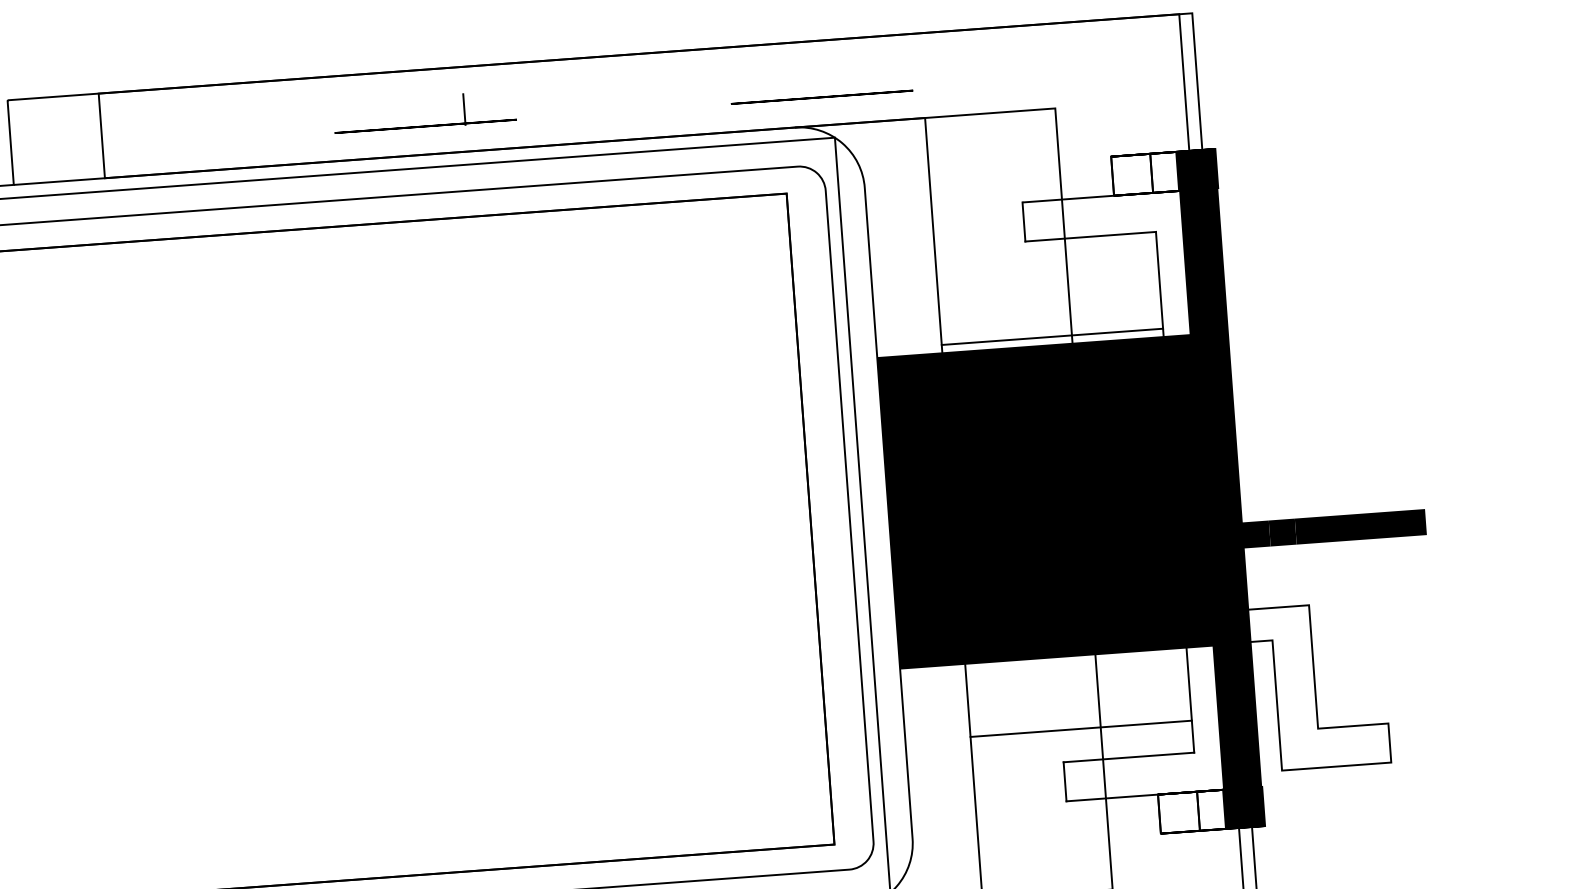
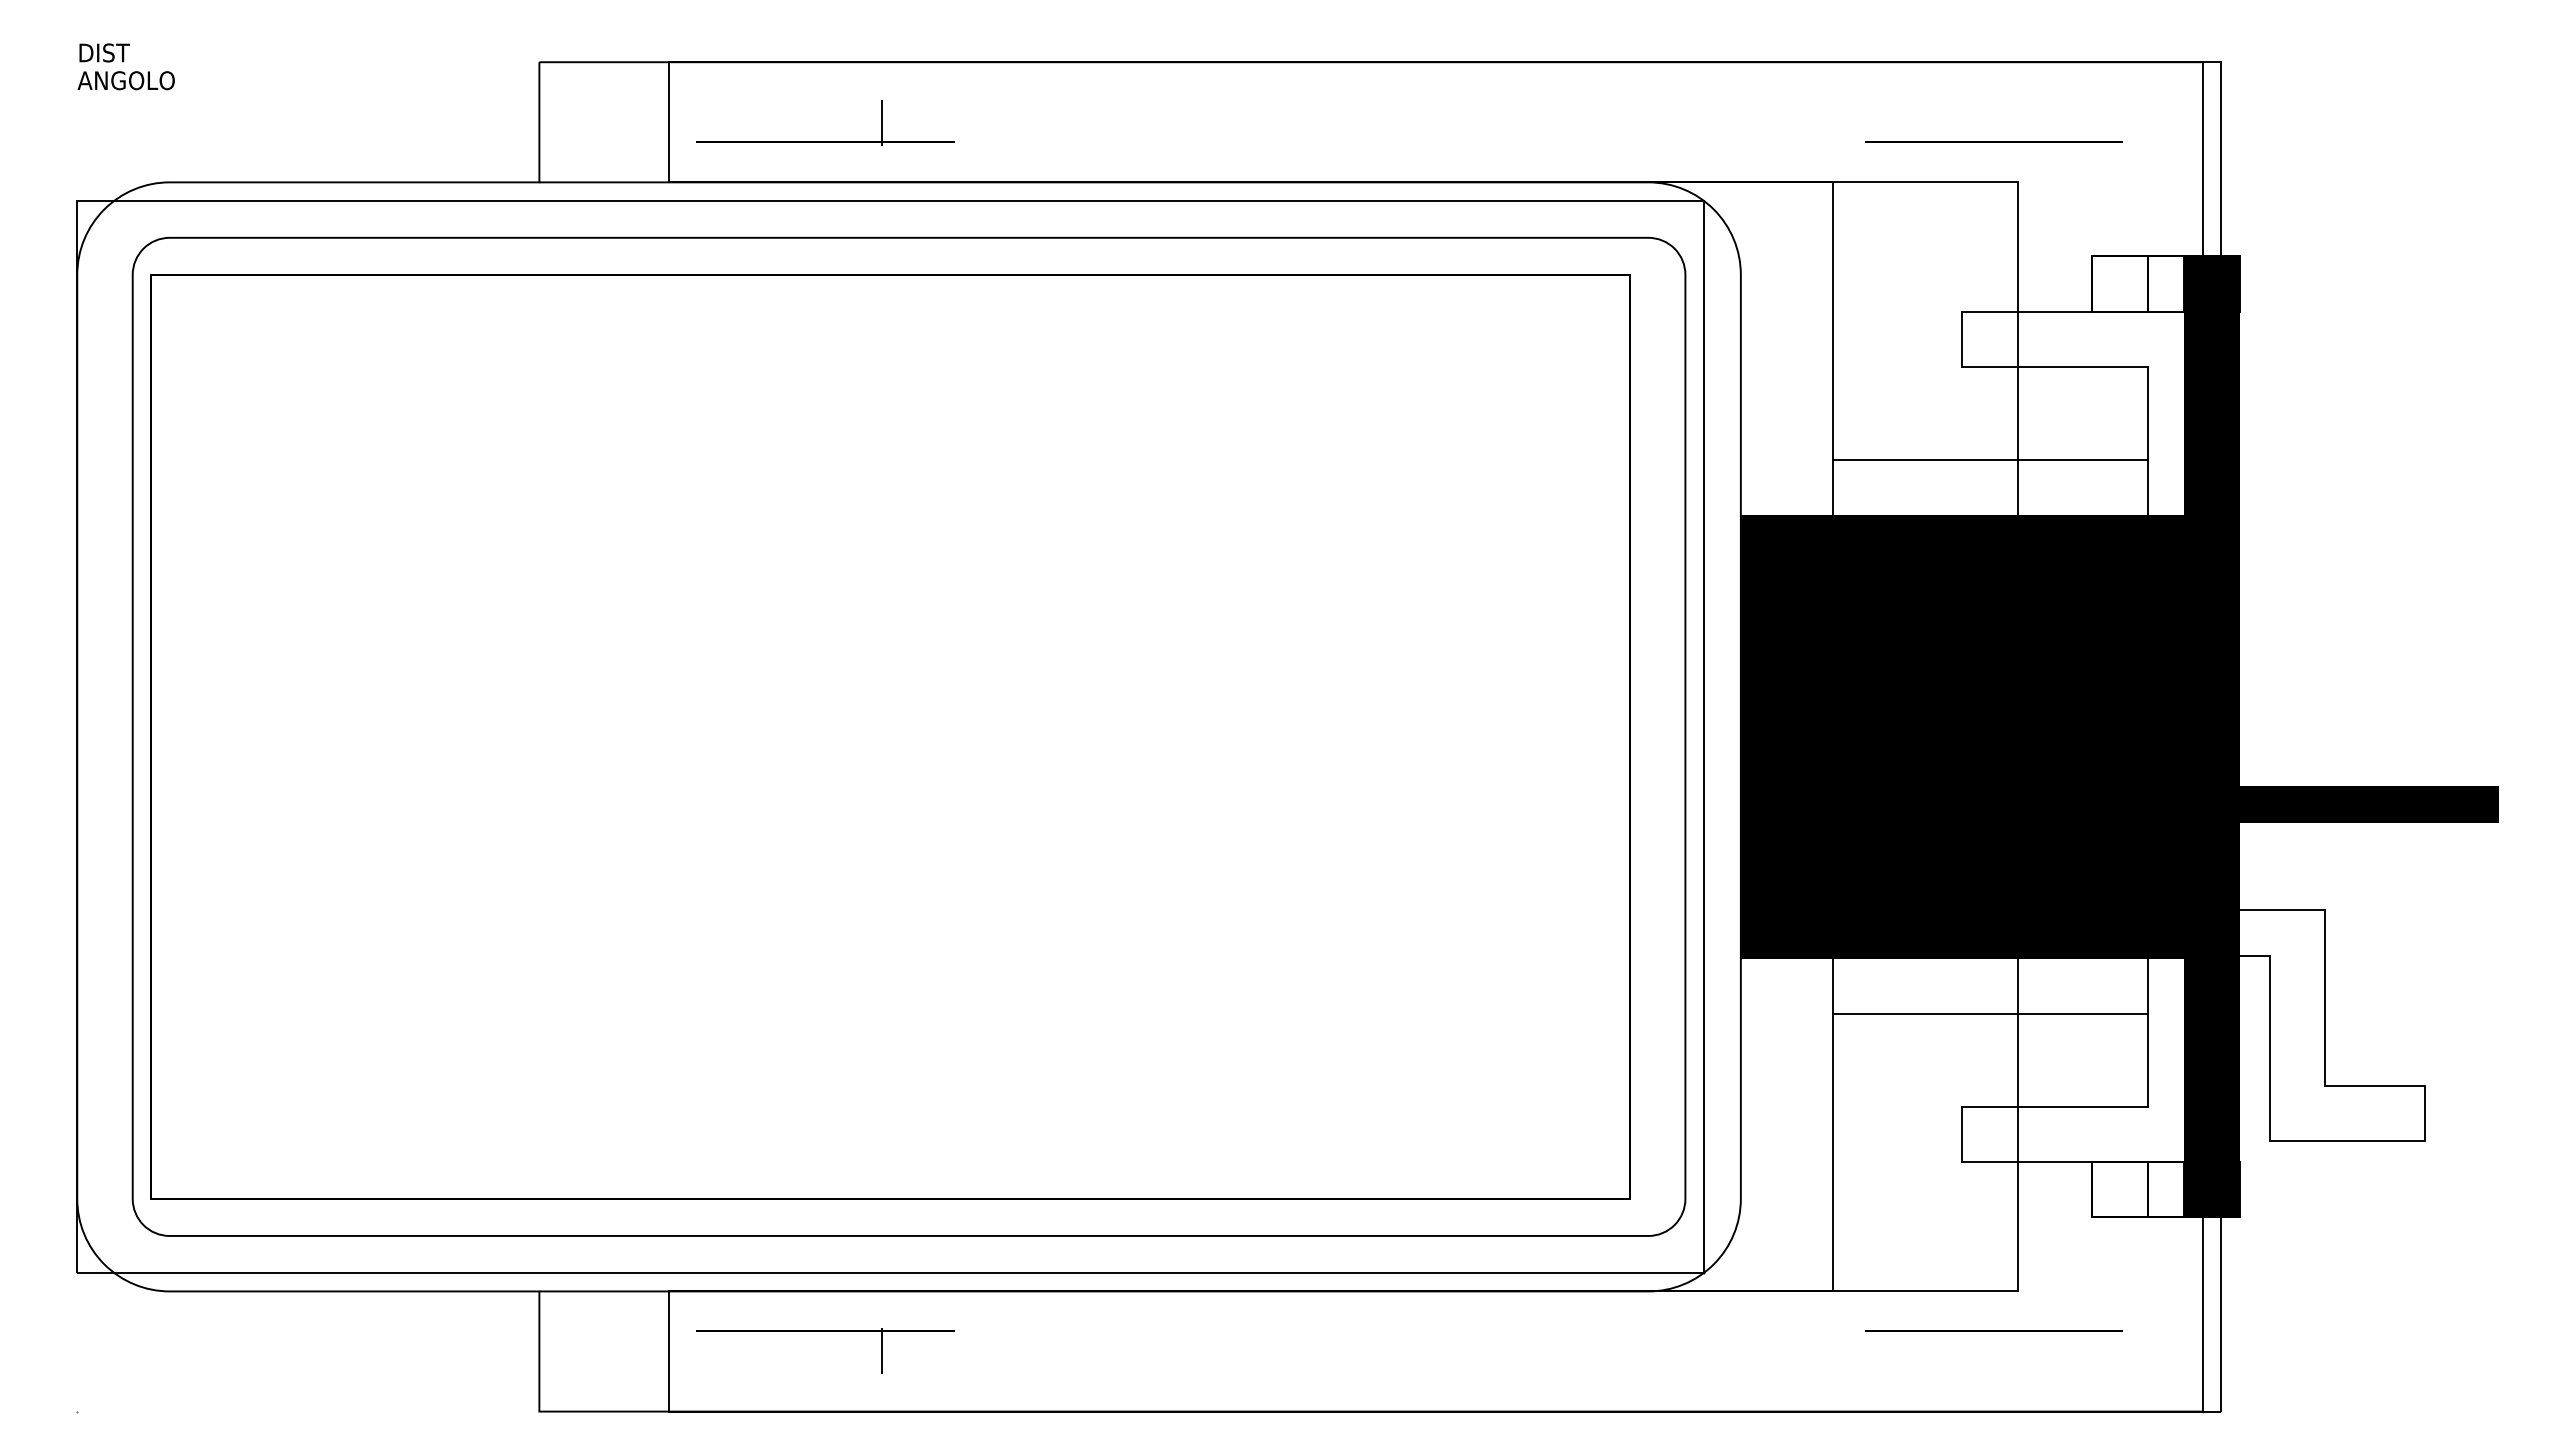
line: (821, 96) -> (1993, 141), moved
part: (425, 125) -> (825, 141), moved
line: (1052, 336) -> (1990, 459), moved
line: (1081, 729) -> (1990, 1014), moved

